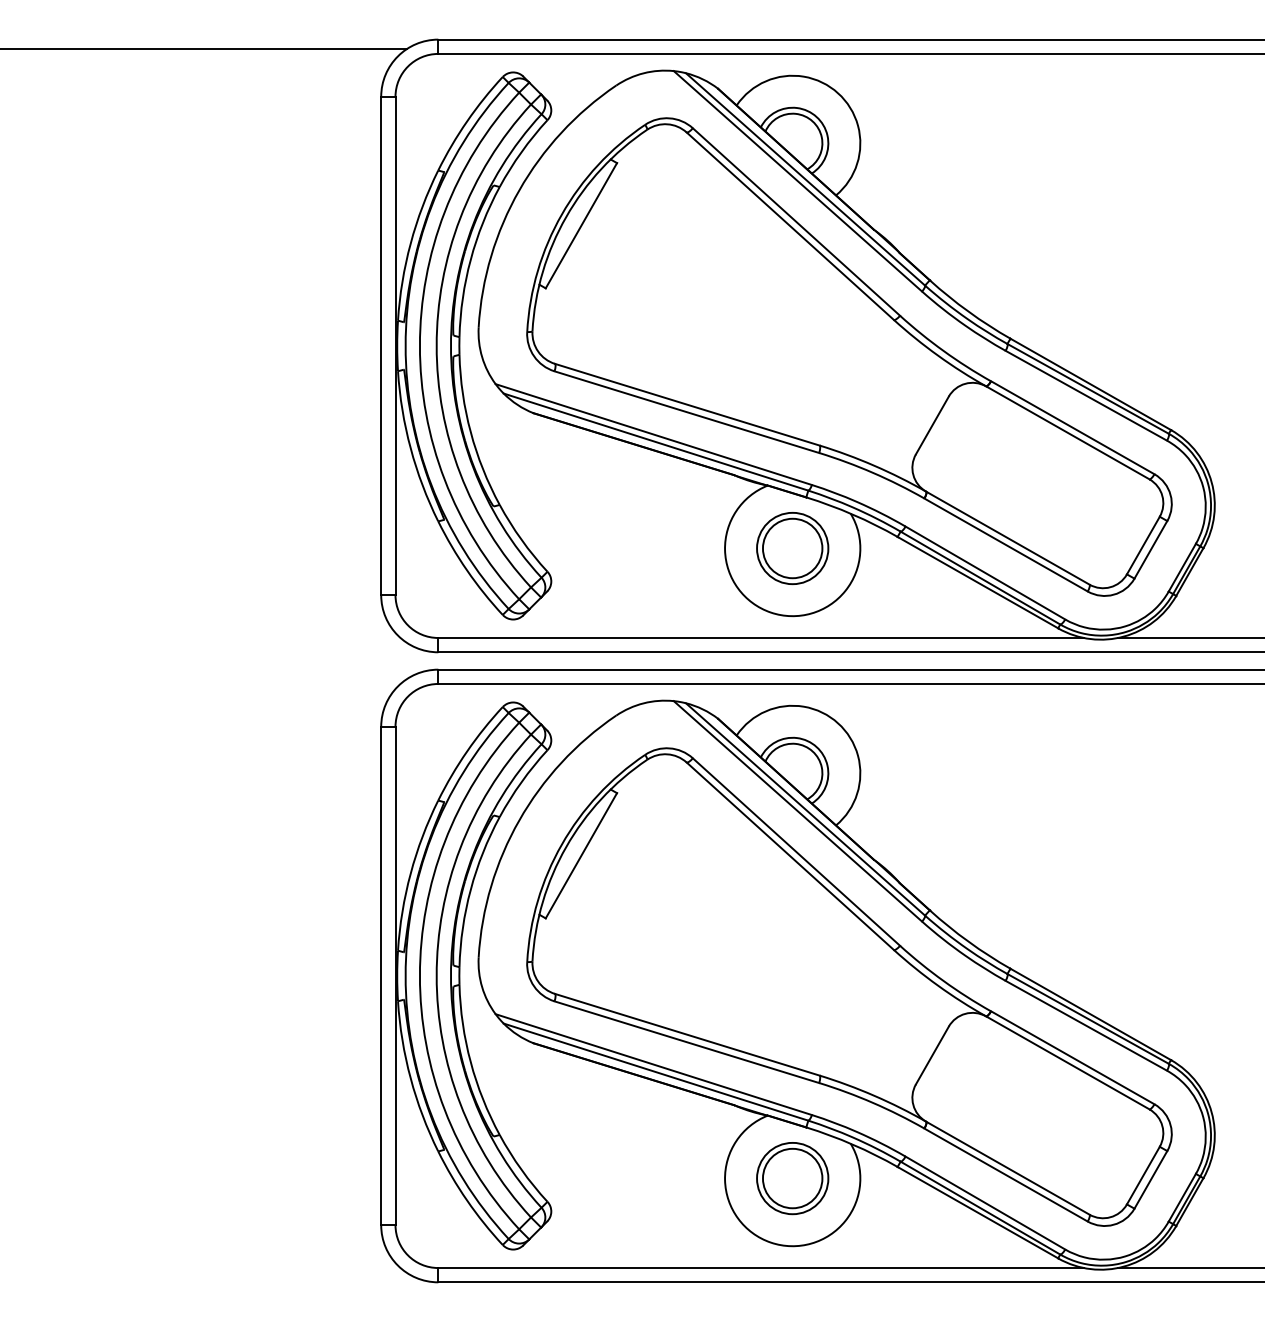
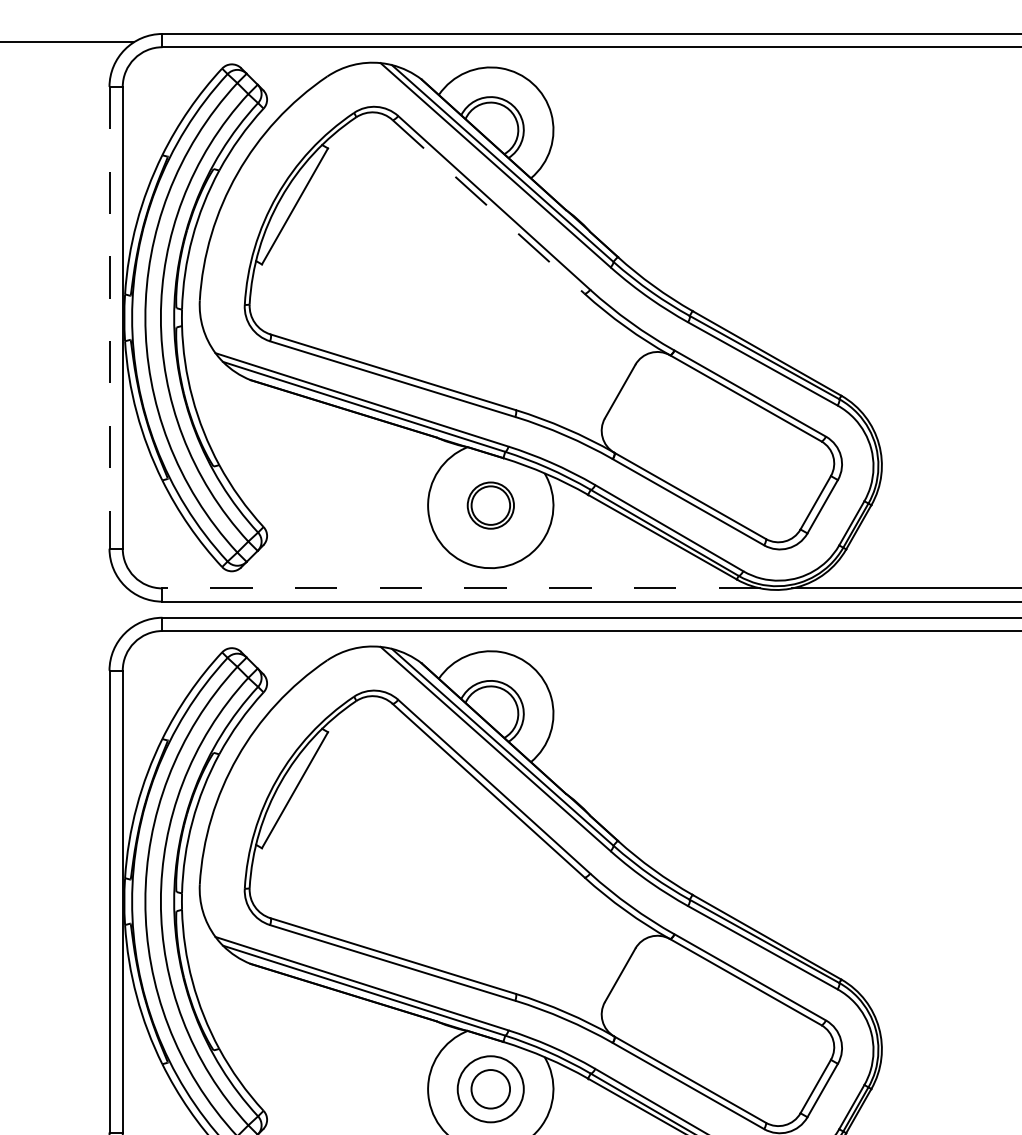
line: (790, 226) -> (488, 207), solid -> dashed
line: (381, 346) -> (109, 318), solid -> dashed
part: (792, 548) -> (490, 505), size x0.7
line: (761, 638) -> (461, 588), solid -> dashed
circle: (792, 1178) -> (490, 1089), size x0.7

